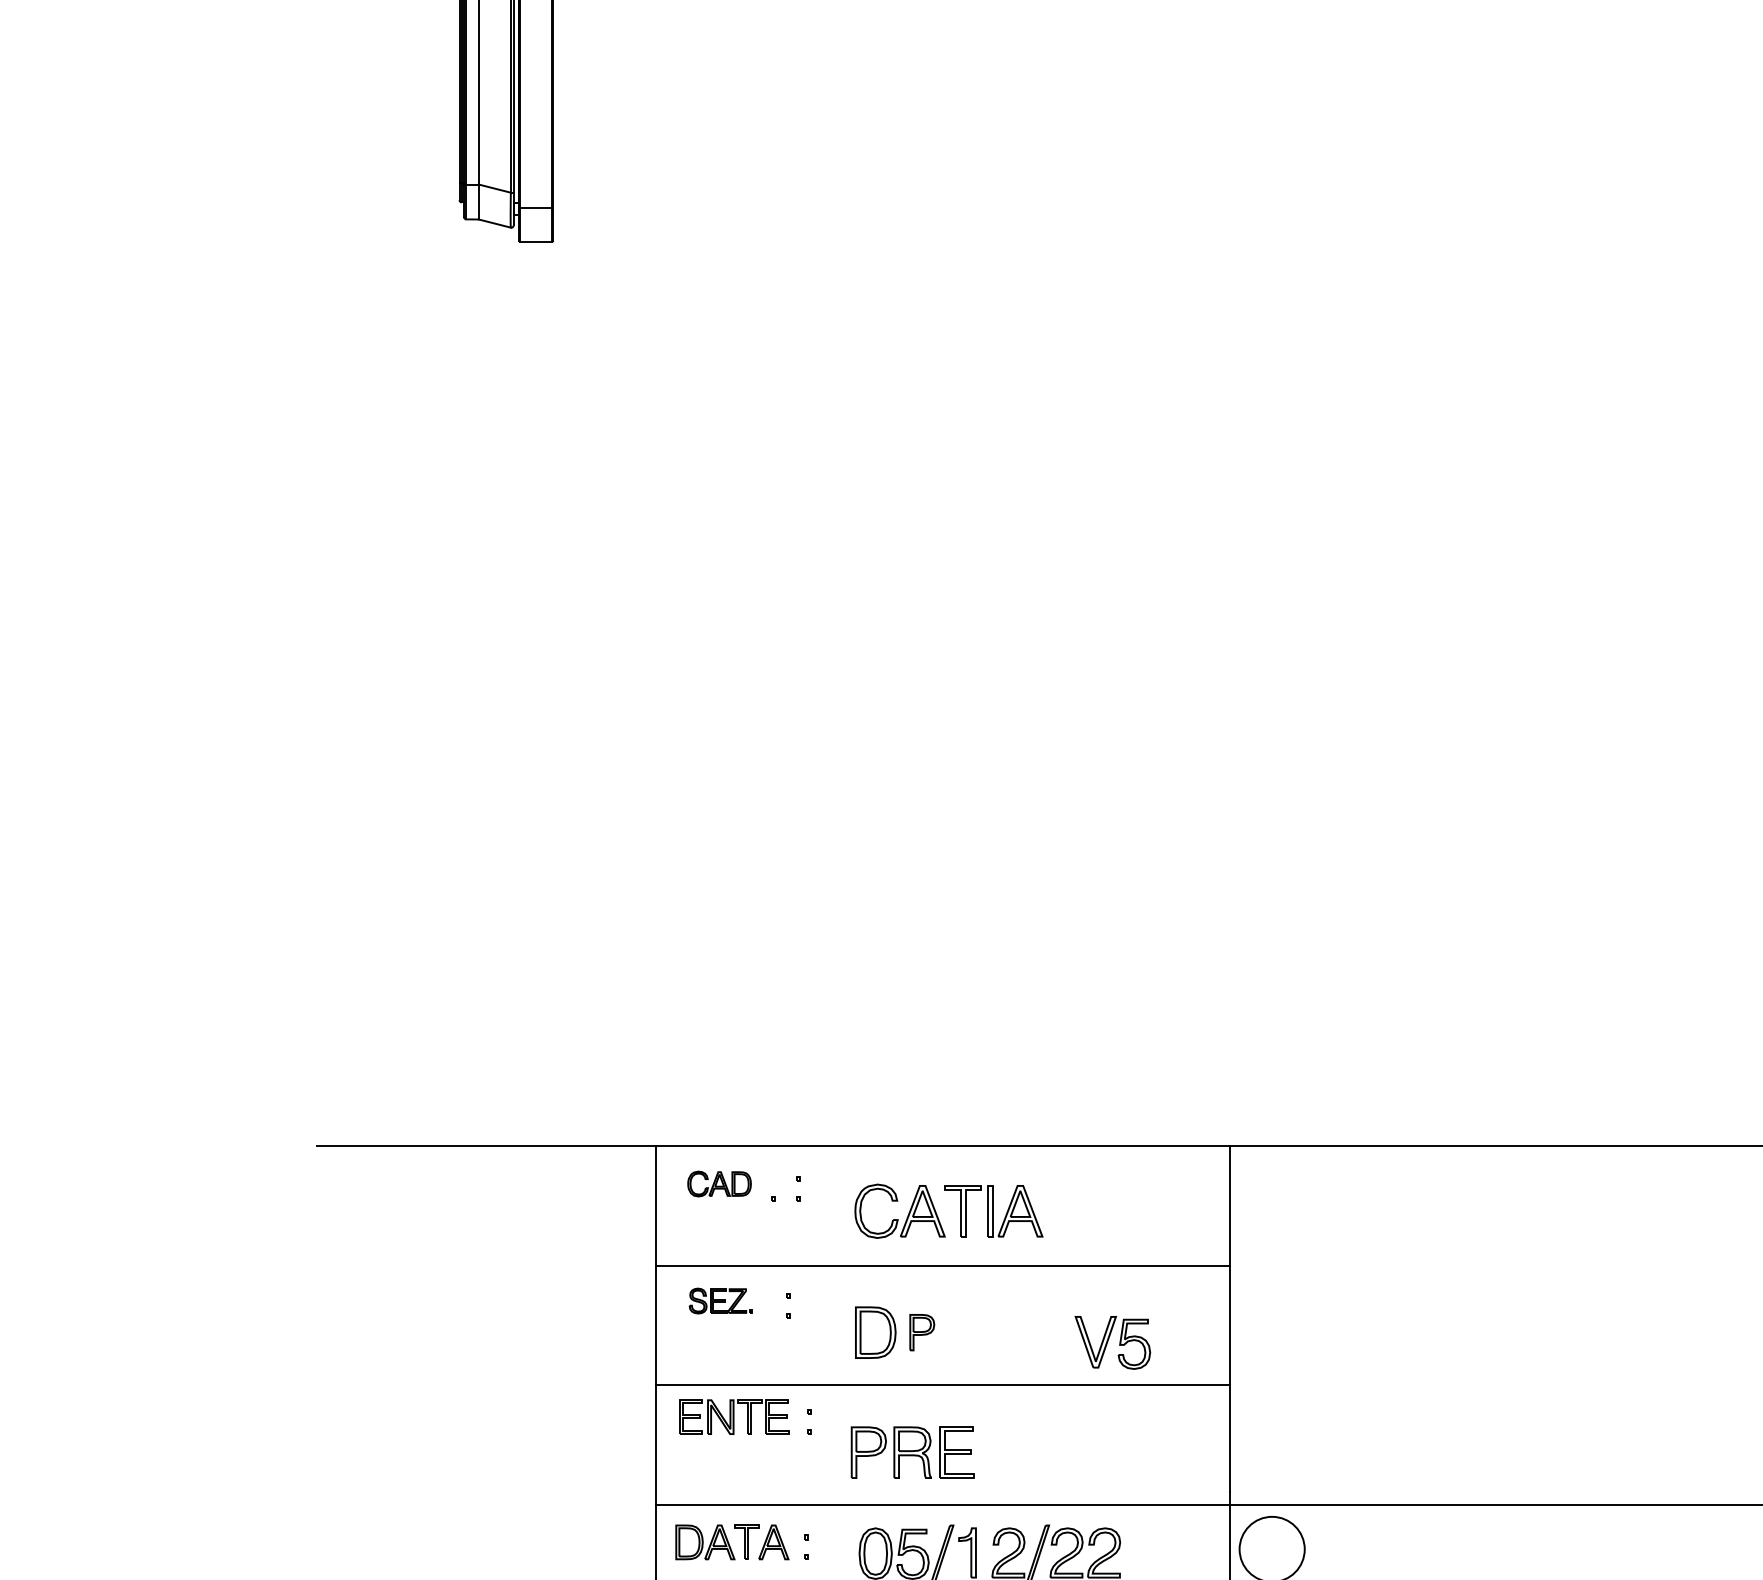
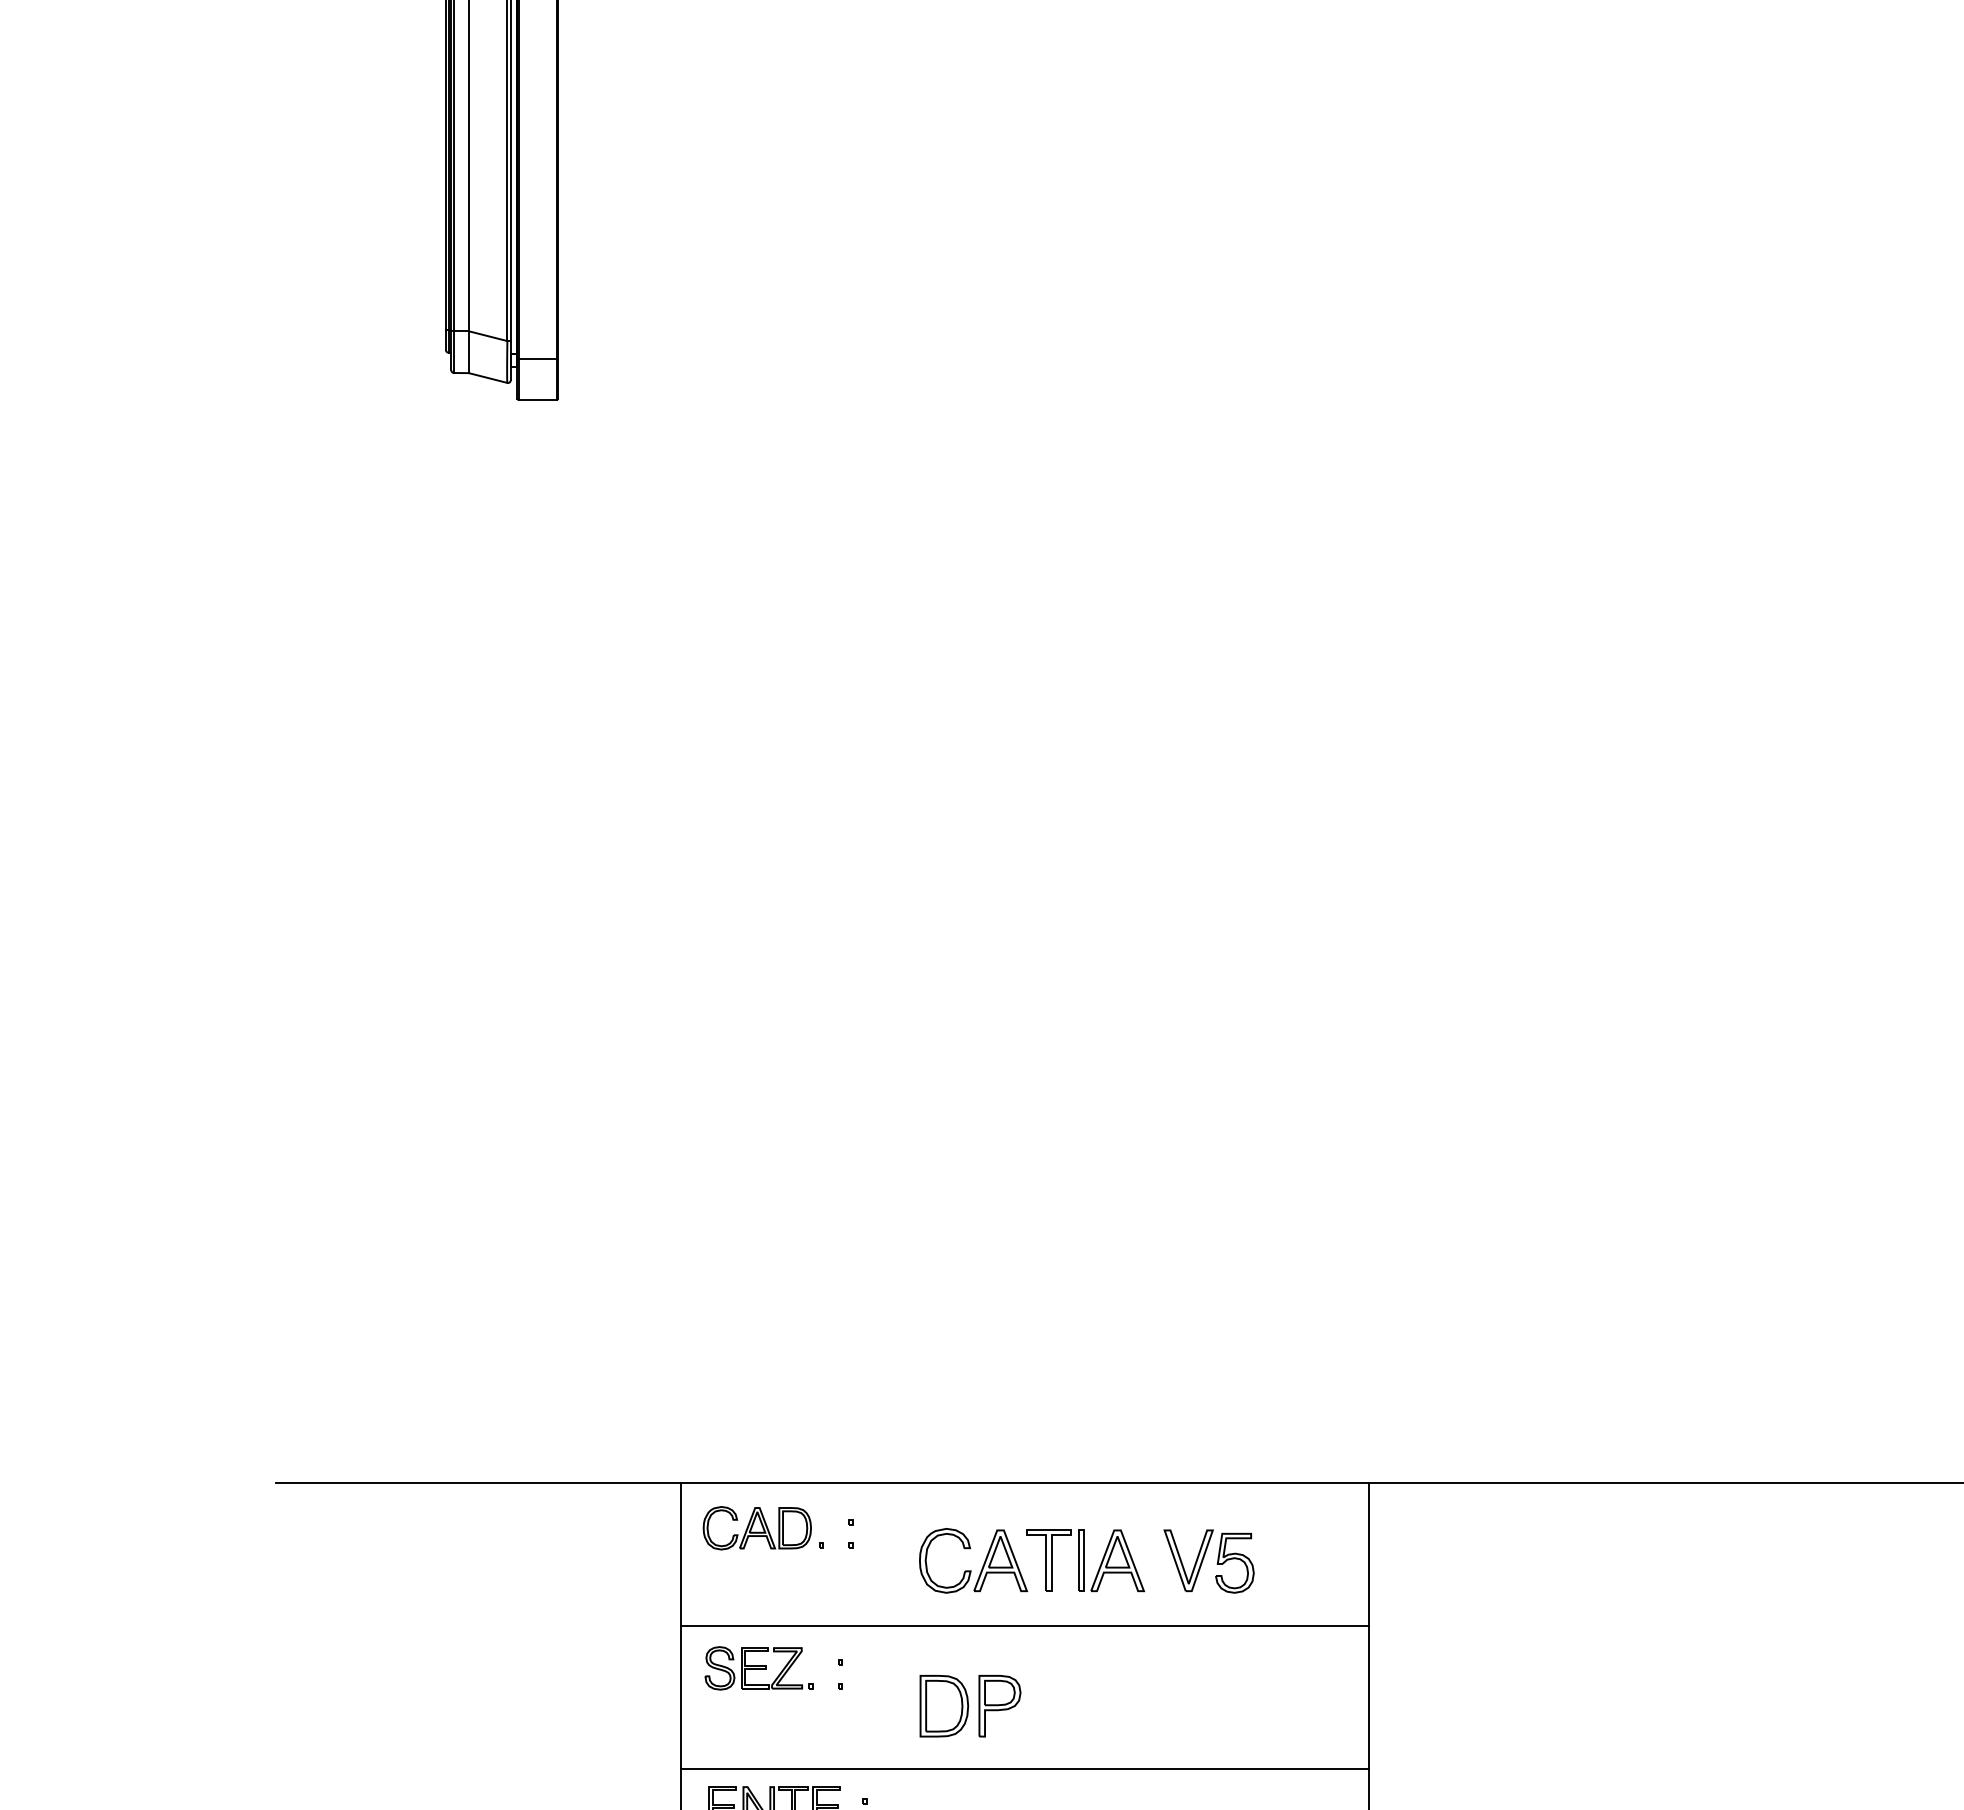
part: (719, 1183) -> (757, 1527), size x1.43
part: (720, 1300) -> (758, 1667), size x1.43
part: (922, 1332) -> (1000, 1705), size x1.43
part: (1112, 1342) -> (1208, 1561), moved

